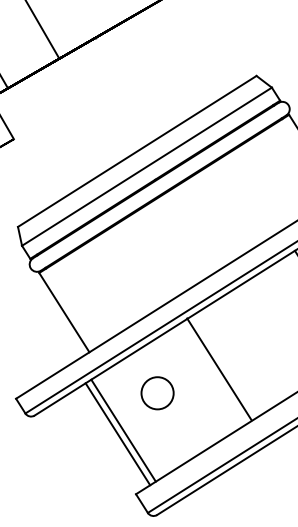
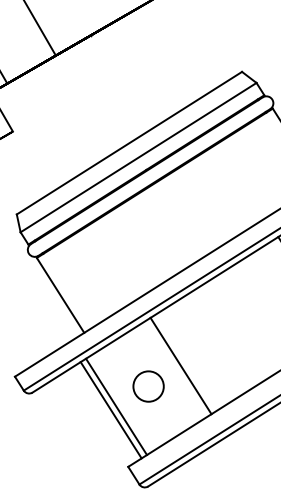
line: (218, 368) -> (180, 365), moved
circle: (157, 393) -> (148, 386), moved

